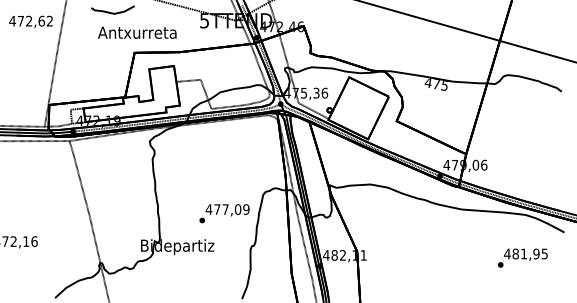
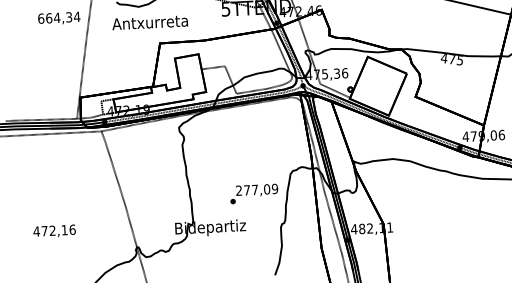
text: (31, 20) -> (59, 17), 472,62 -> 664,34
text: (137, 32) -> (150, 22), moved
text: (208, 209) -> (238, 190), 477,09 -> 277,09

